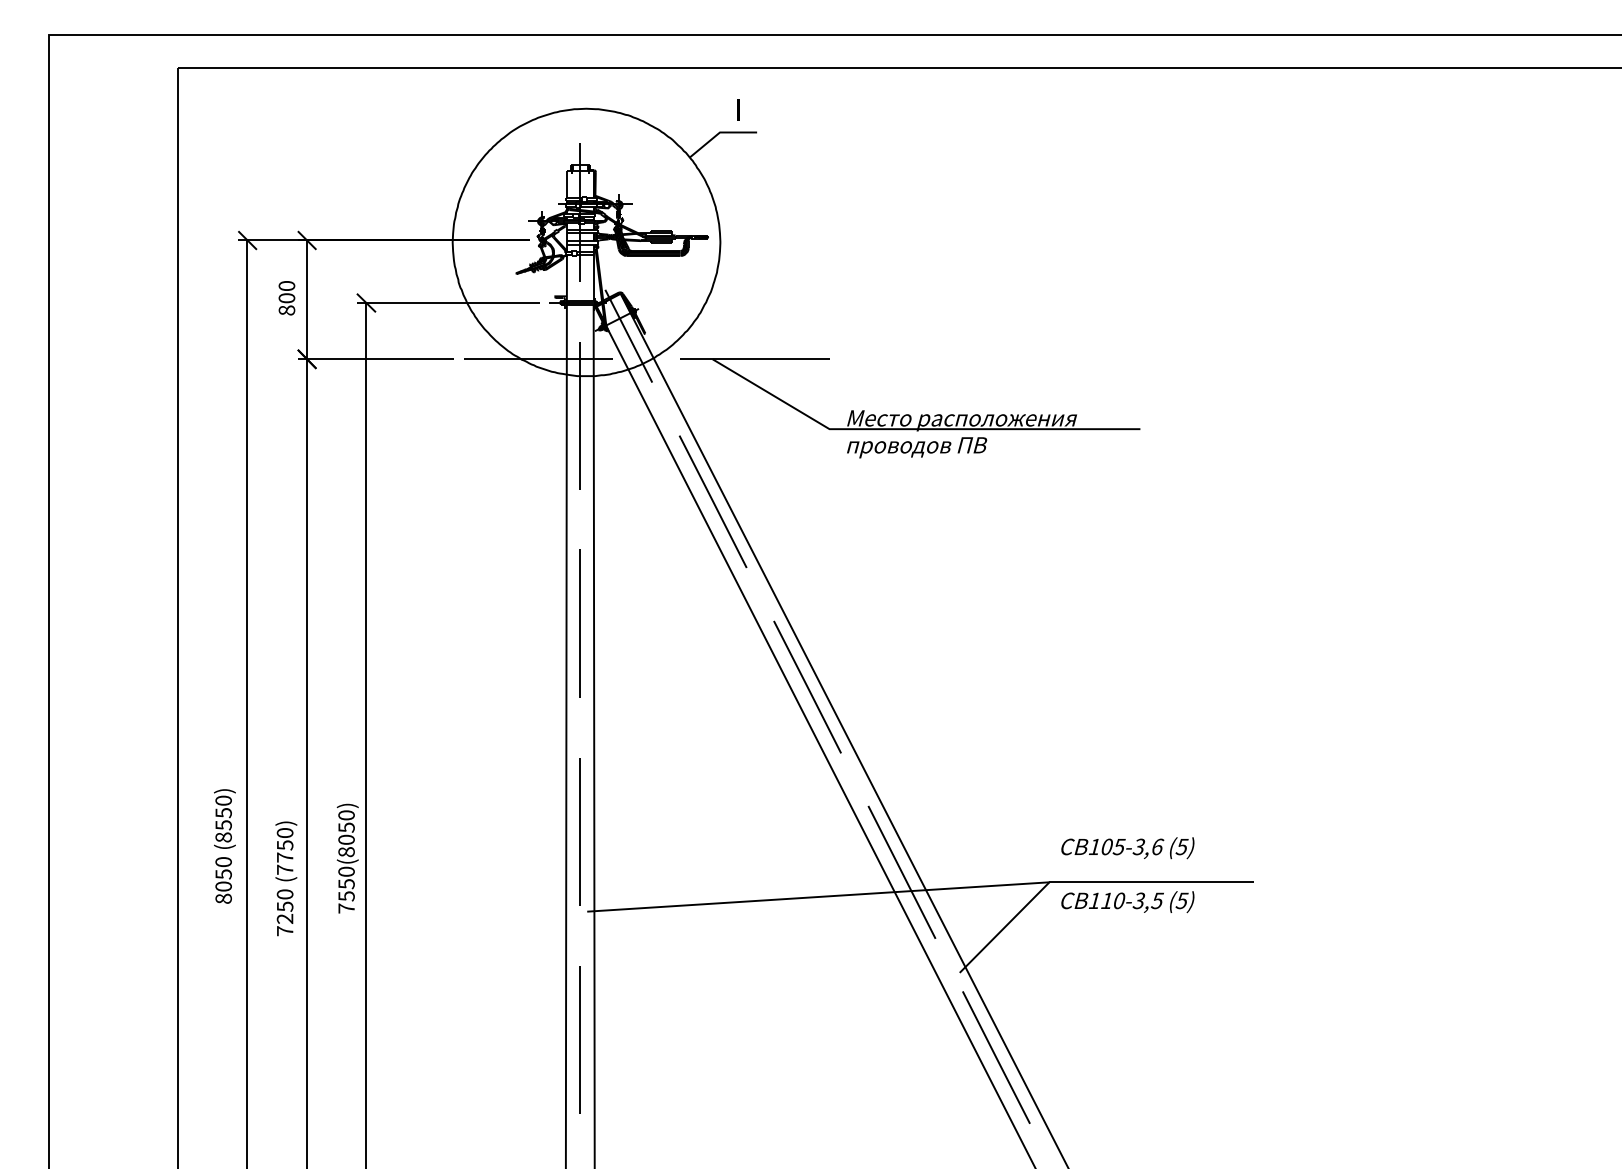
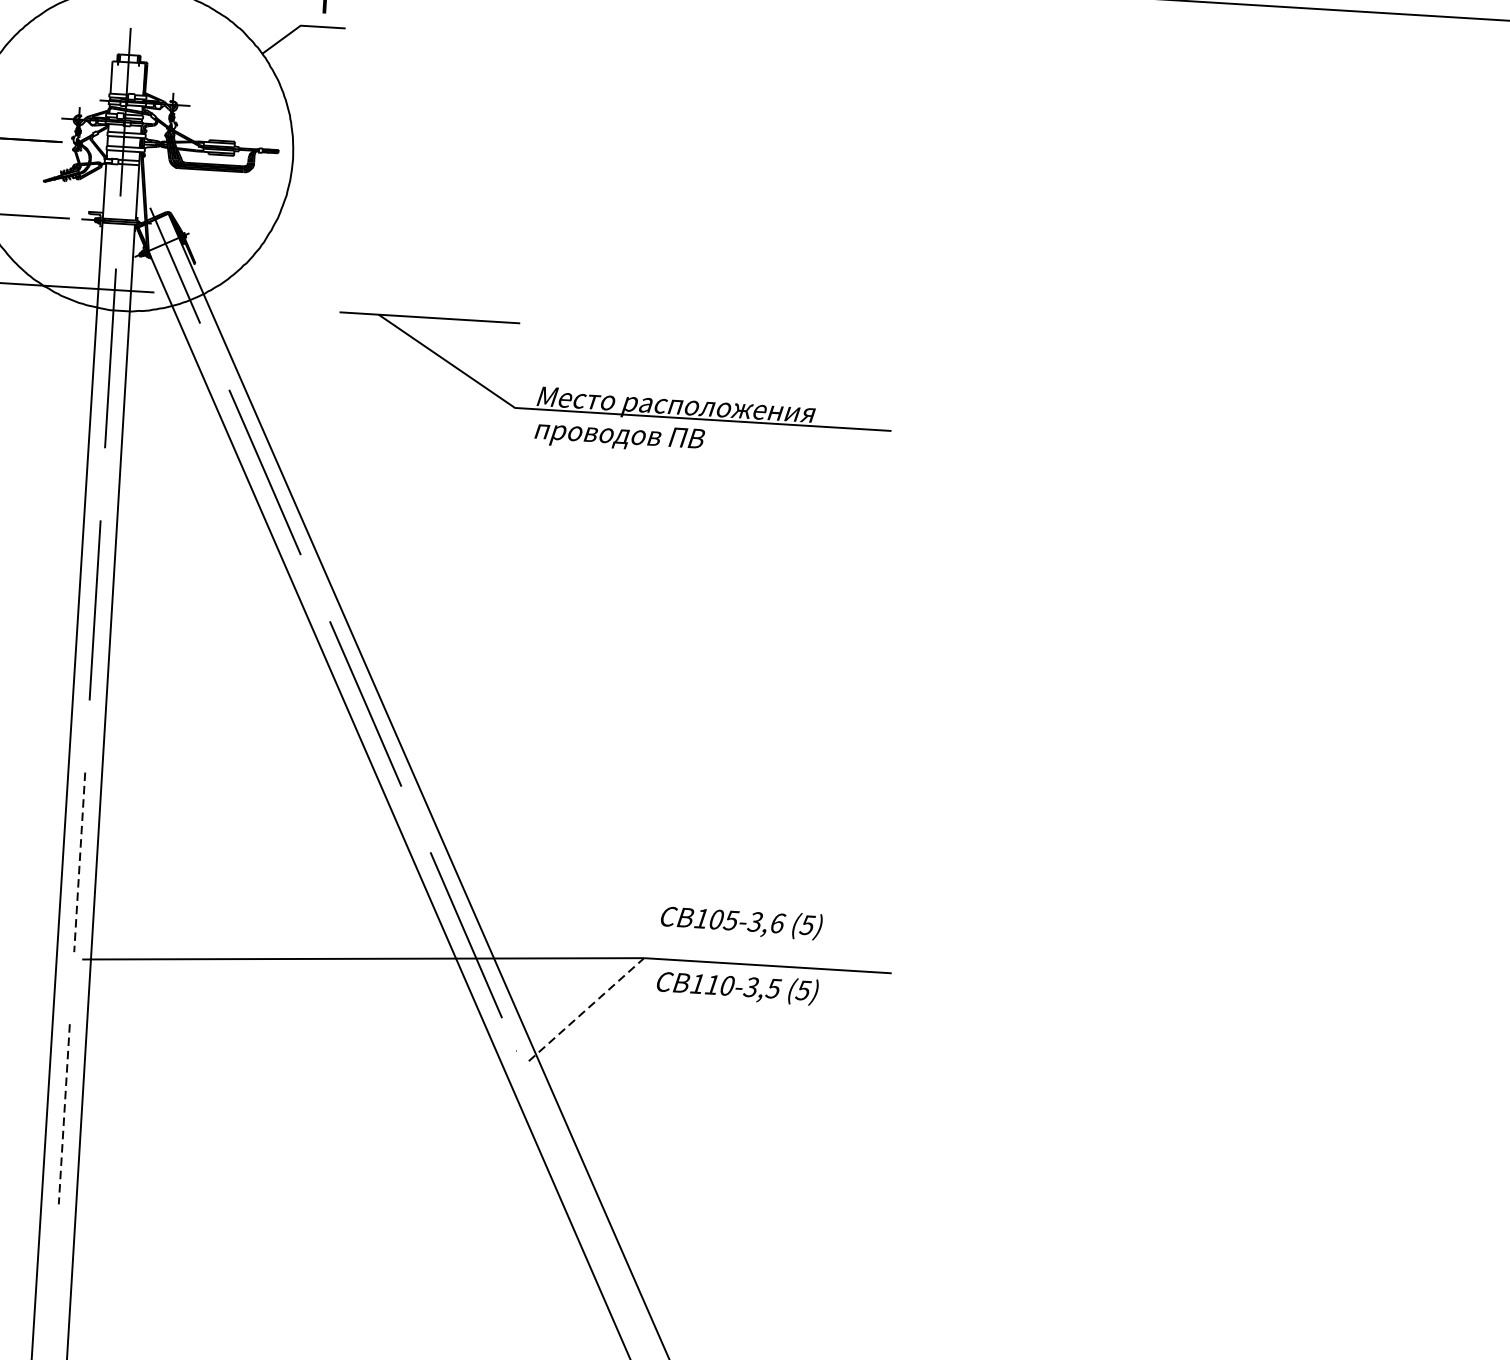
part: (909, 414) -> (612, 396), moved
line: (580, 832) -> (79, 863), solid -> dashed
line: (1004, 927) -> (586, 1009), solid -> dashed
line: (580, 1040) -> (64, 1115), solid -> dashed
line: (996, 1057) -> (567, 1166), removed

